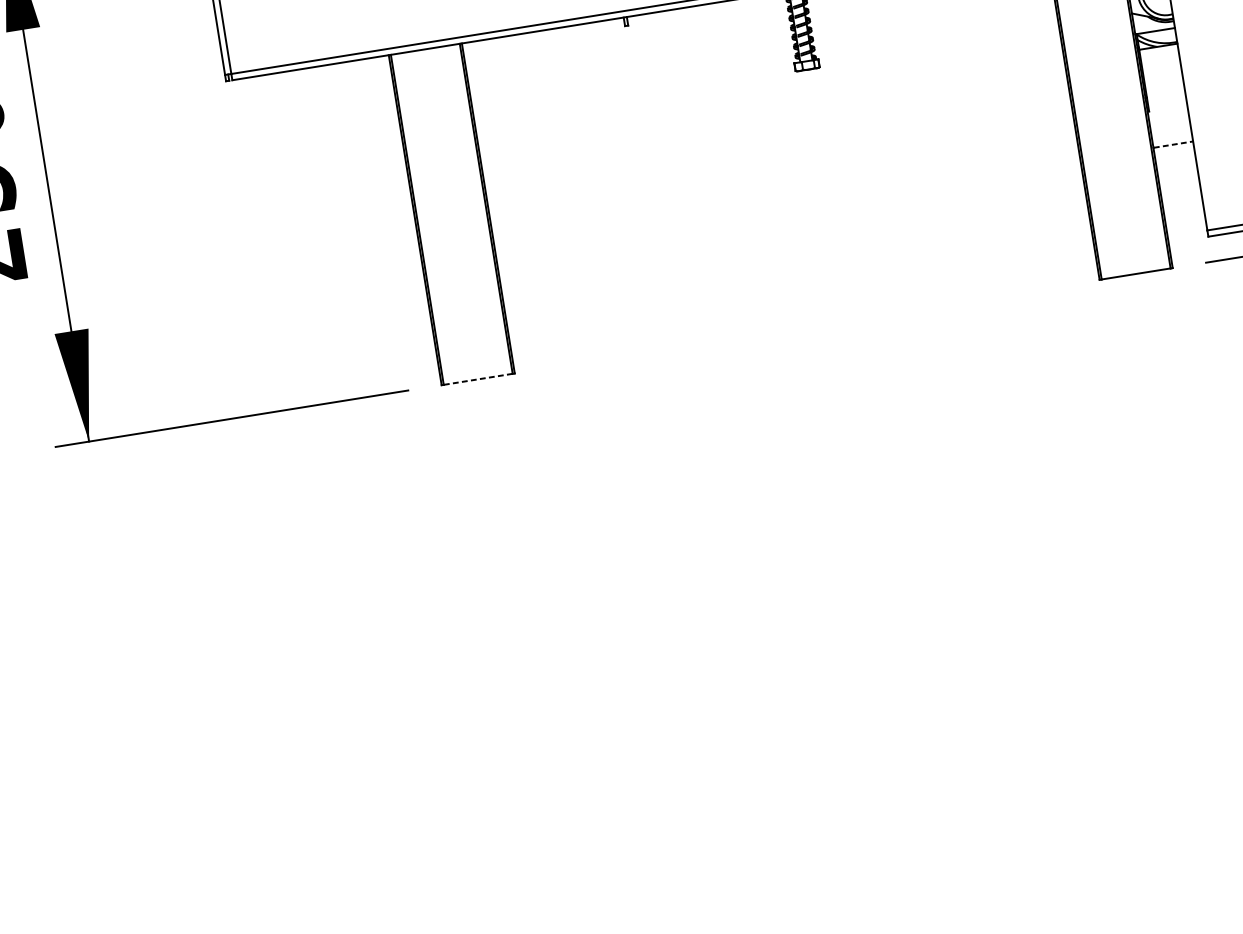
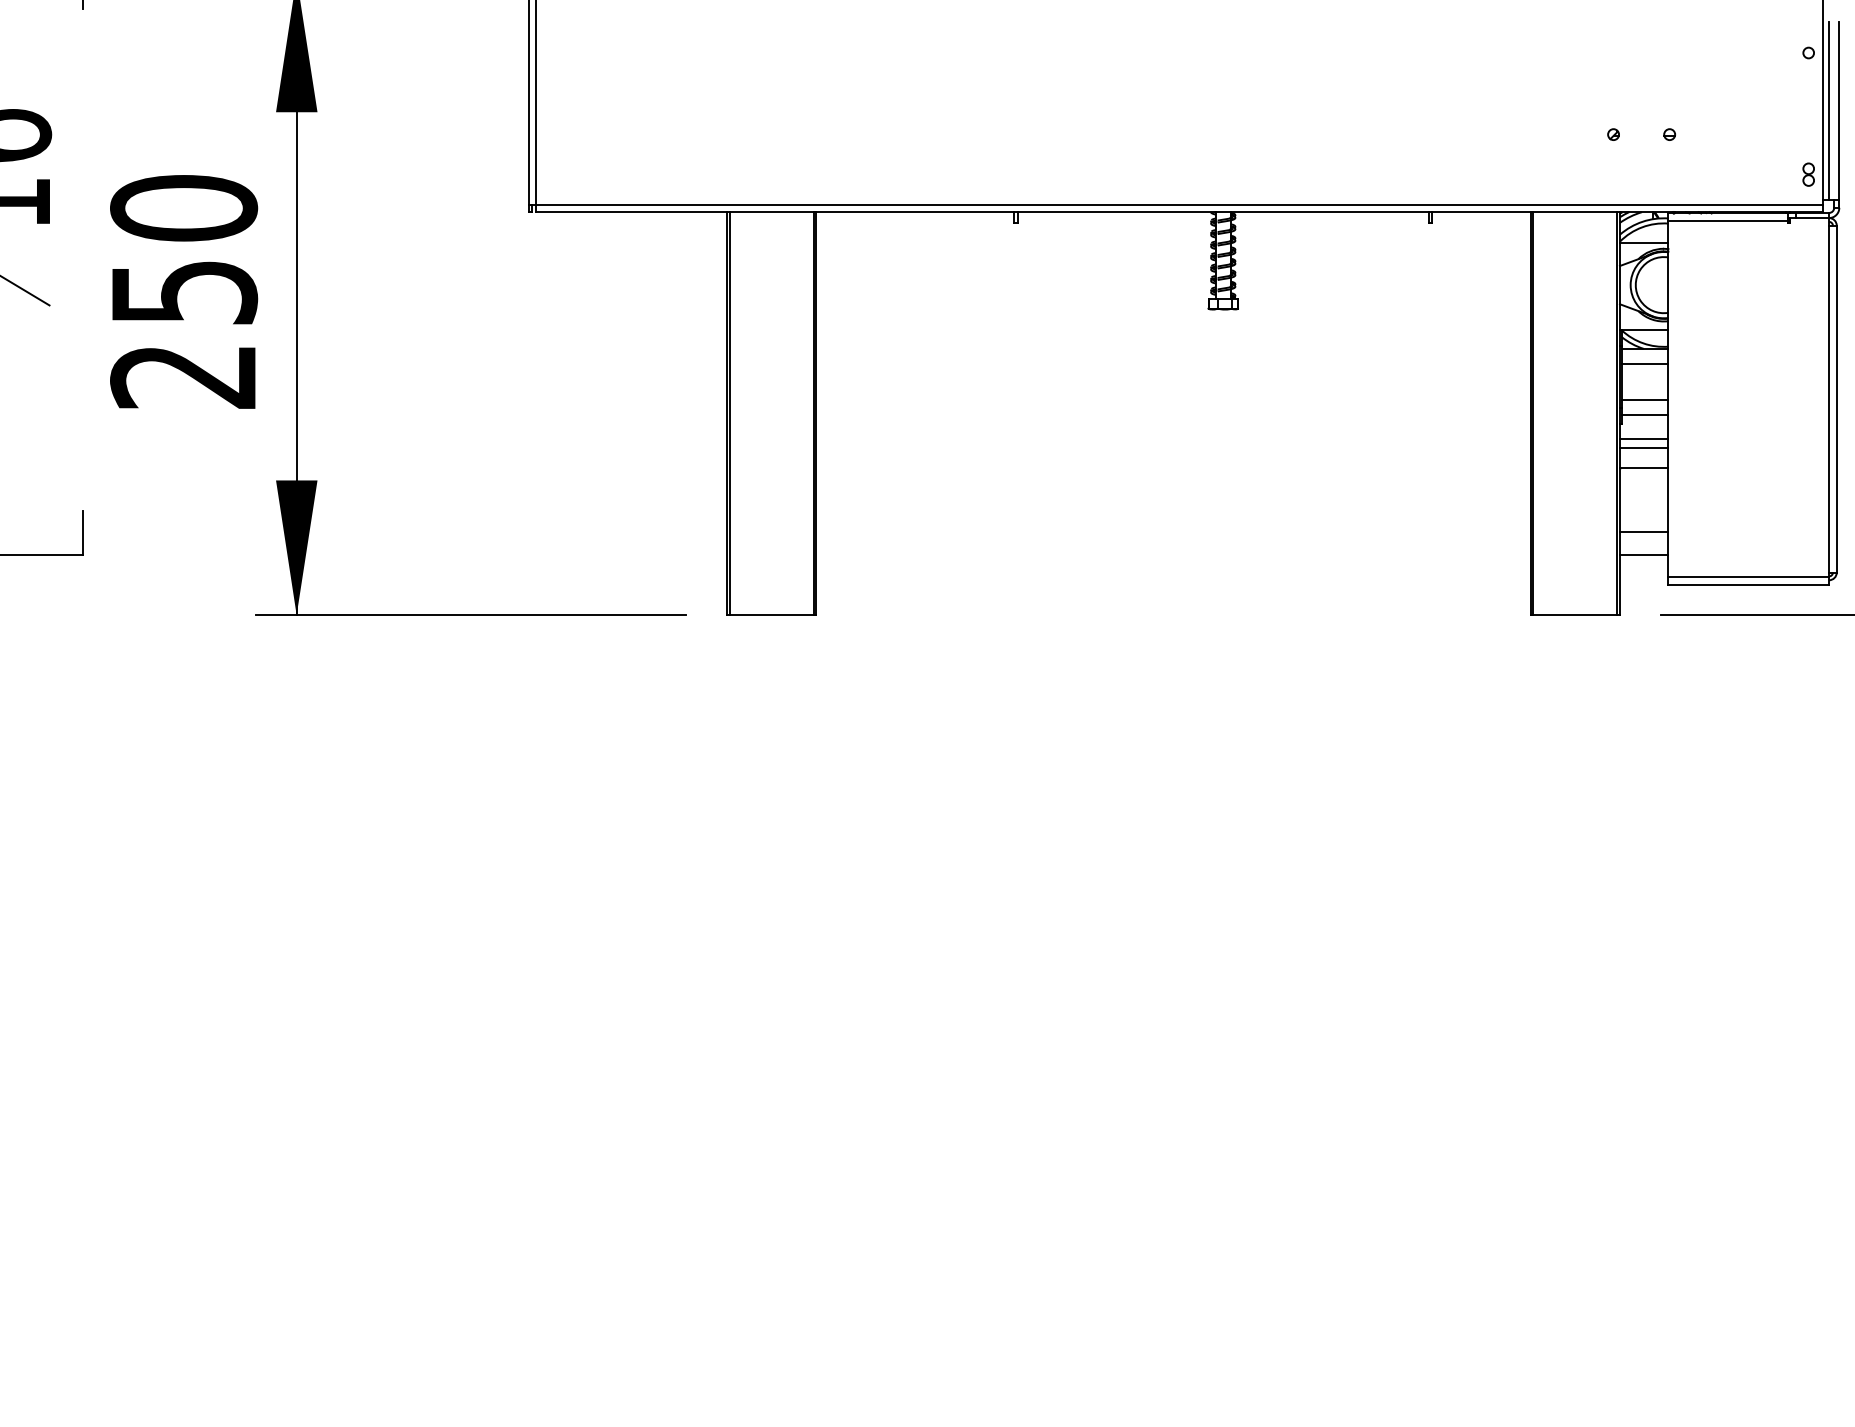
line: (1159, 59) -> (1644, 364), added
line: (1164, 88) -> (1644, 399), added
line: (1166, 101) -> (1644, 415), added
line: (1168, 121) -> (1643, 439), added
line: (1170, 128) -> (1643, 448), added
line: (1173, 144) -> (1644, 468), dashed -> solid
line: (1181, 196) -> (1643, 531), added
line: (1184, 215) -> (1643, 554), added
line: (477, 379) -> (771, 615), dashed -> solid

